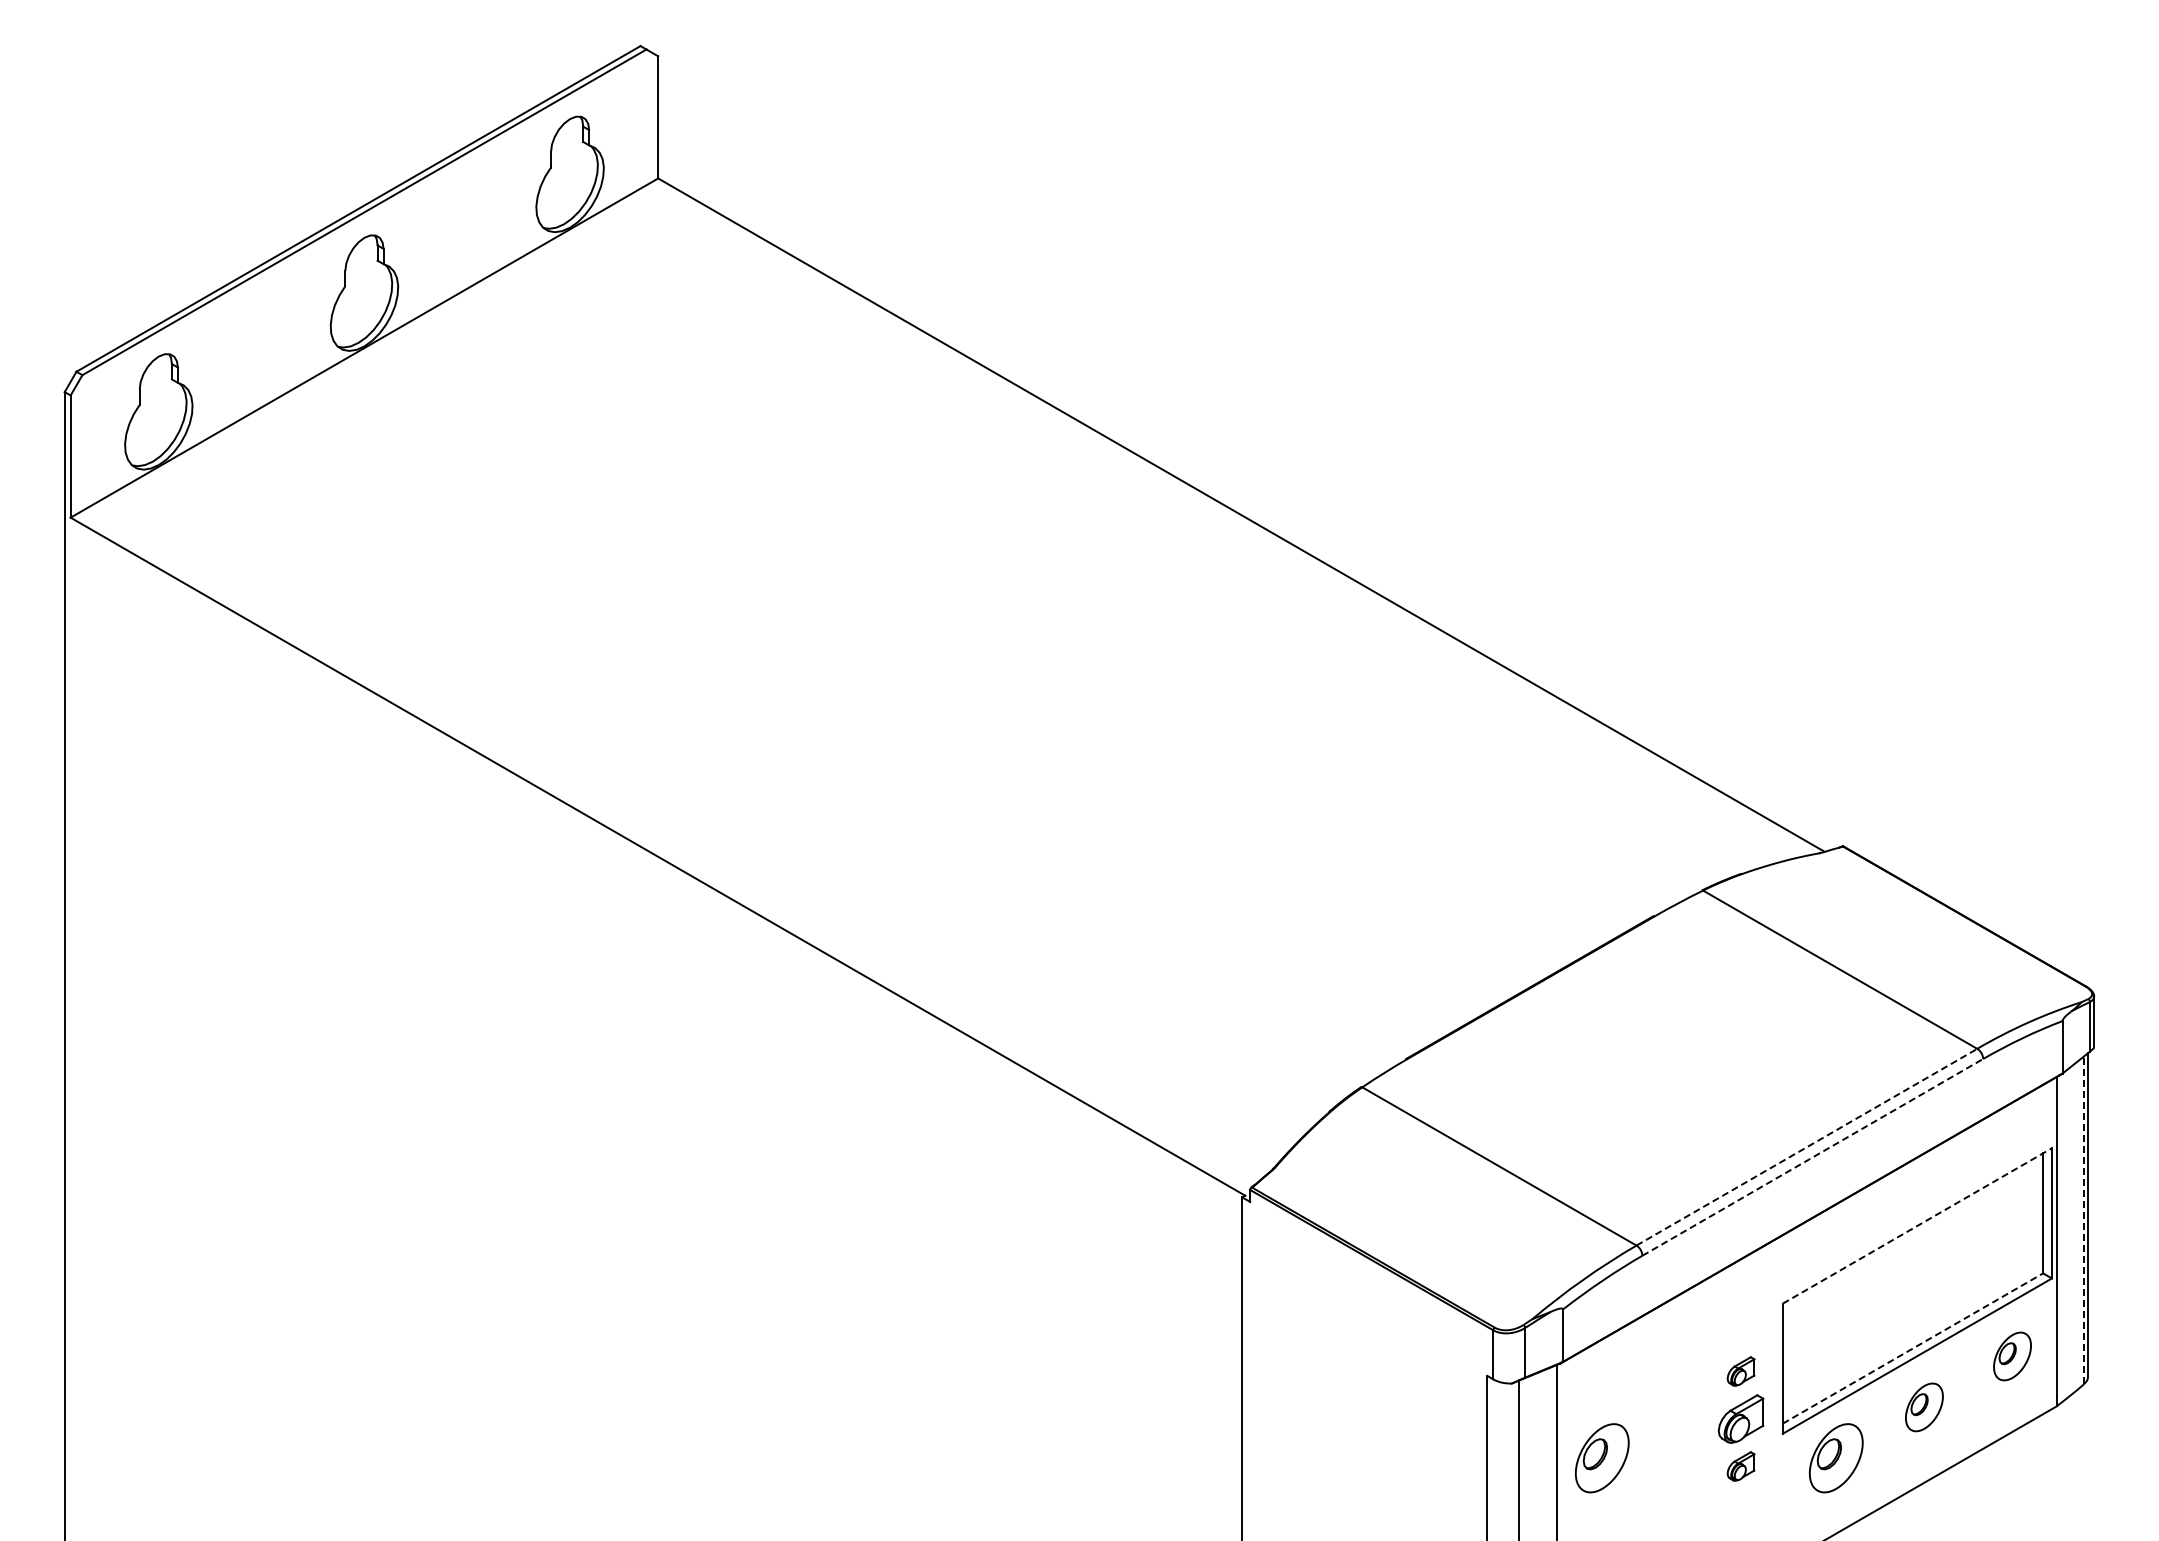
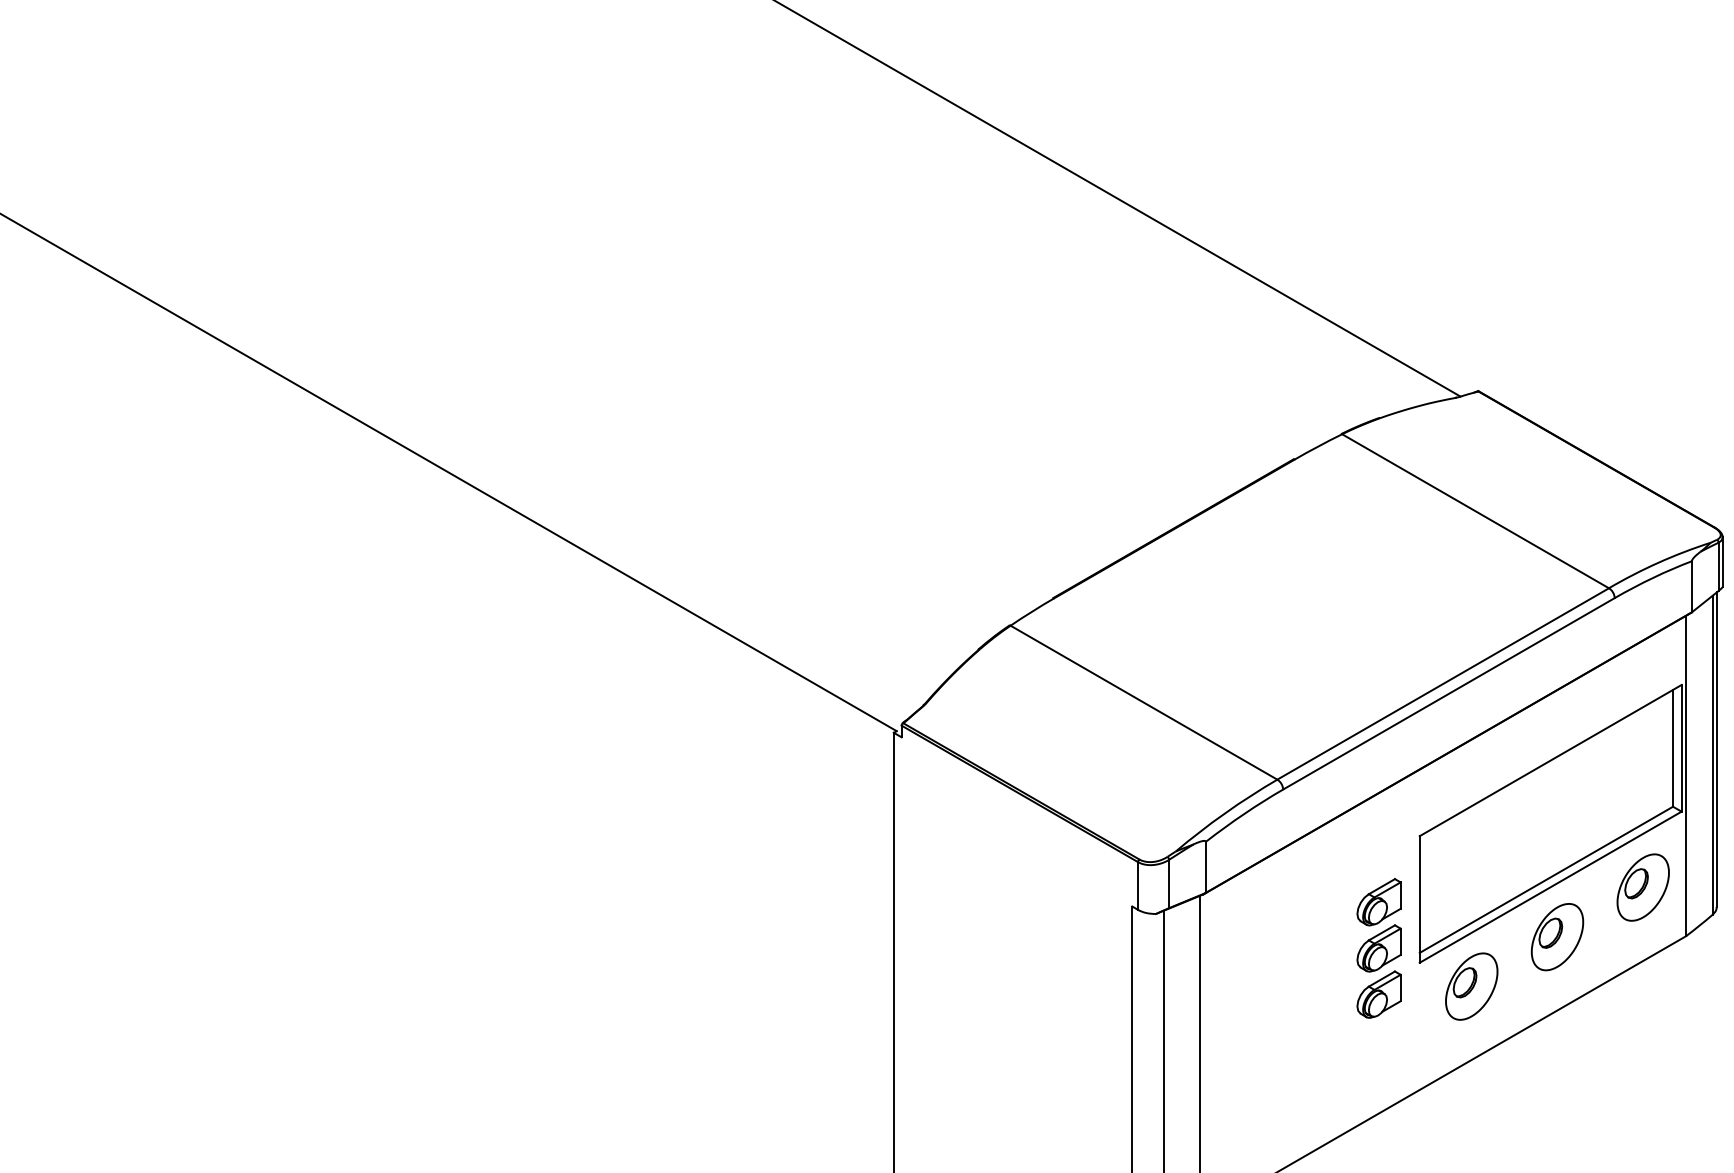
line: (1806, 1147) -> (1442, 684), dashed -> solid
line: (1812, 1157) -> (1448, 693), dashed -> solid
line: (2083, 1220) -> (1712, 755), dashed -> solid
line: (1917, 1225) -> (1550, 760), dashed -> solid
line: (1913, 1348) -> (1546, 879), dashed -> solid
part: (2012, 1356) -> (1643, 887), size x1.43
part: (1740, 1371) -> (1378, 902), size x1.67
part: (1924, 1407) -> (1557, 937), size x1.43
part: (1601, 1458) -> (1243, 986), removed
part: (1740, 1466) -> (1378, 994), size x1.67

